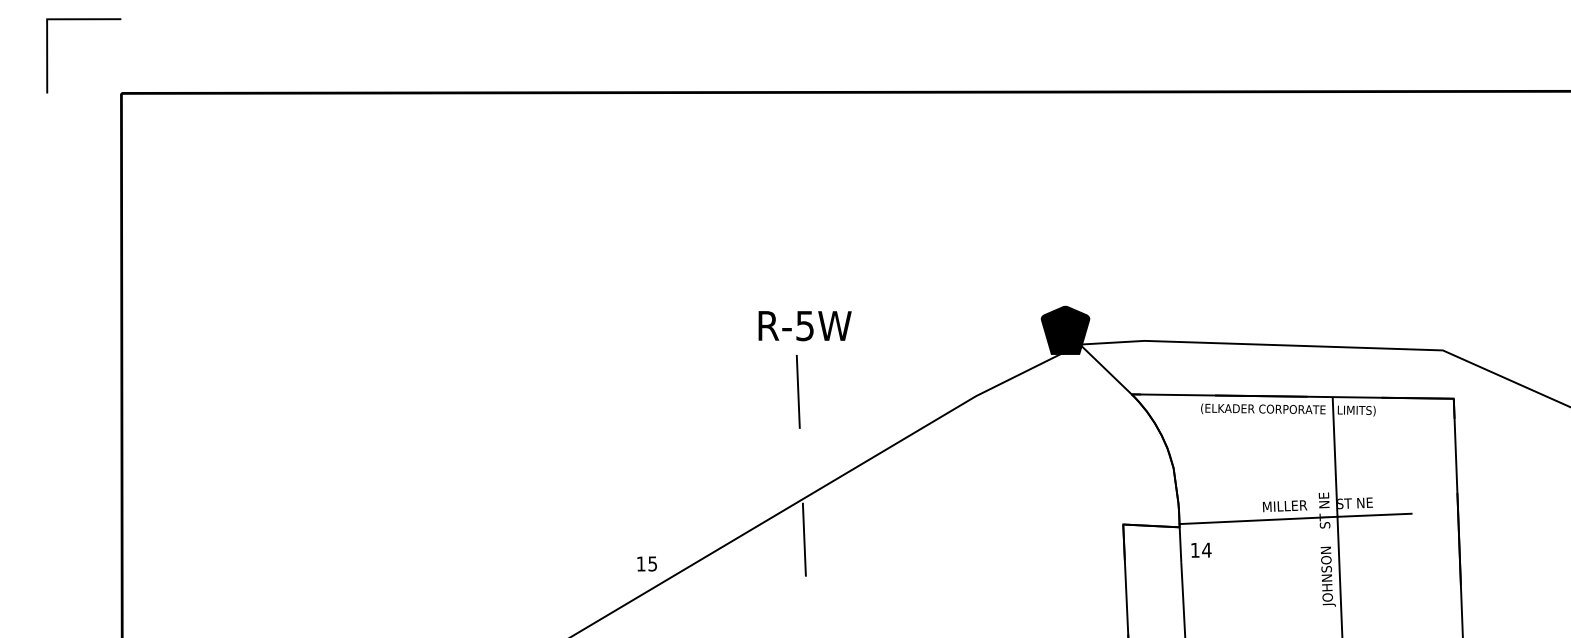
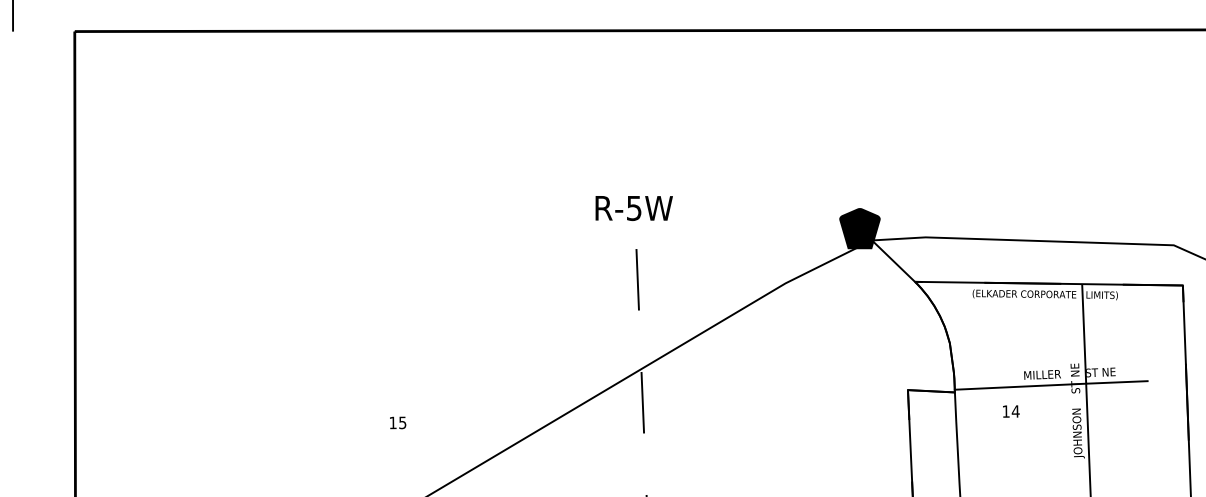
text: (804, 326) -> (633, 208), moved
text: (1201, 549) -> (1011, 410), moved
text: (646, 563) -> (397, 422), moved

